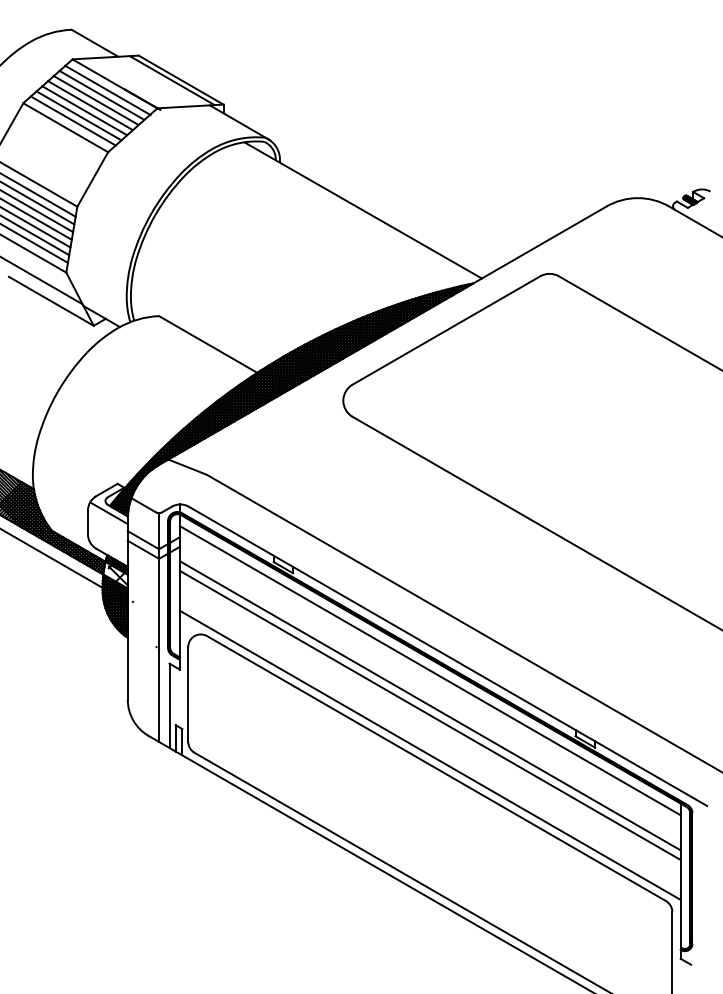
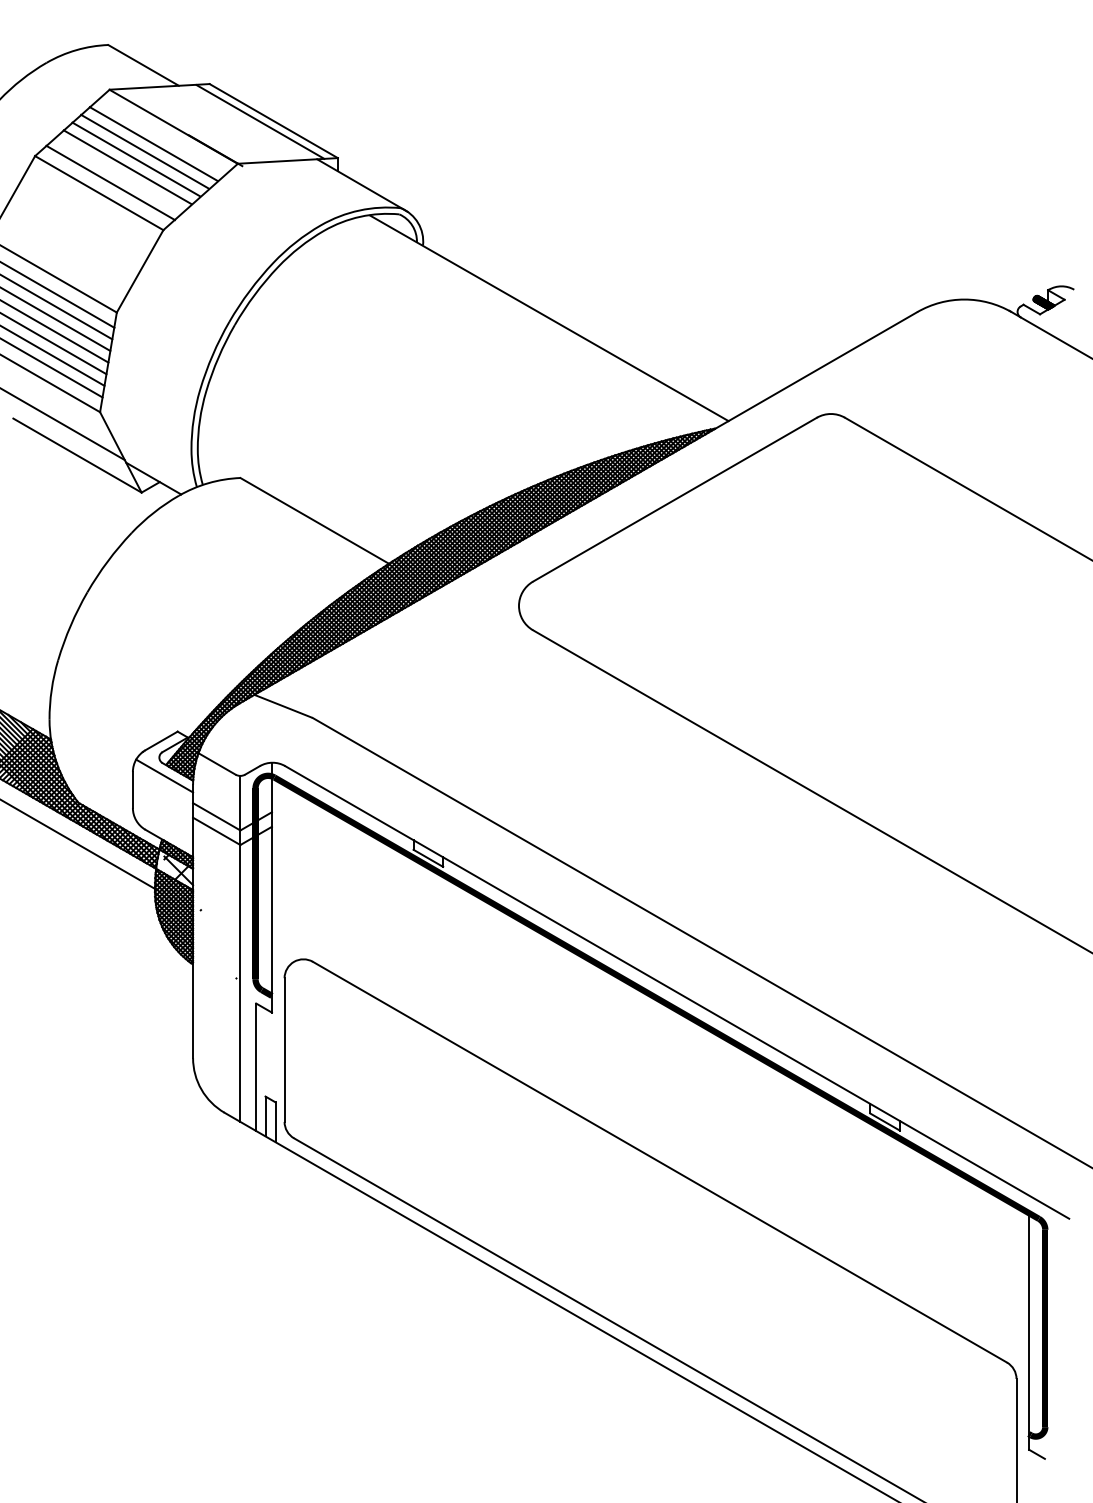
line: (107, 90) -> (162, 136), removed
line: (78, 115) -> (118, 174), removed
line: (429, 670) -> (649, 1013), removed
line: (429, 705) -> (649, 1066), removed
line: (429, 714) -> (649, 1080), removed
line: (429, 754) -> (649, 1140), removed

